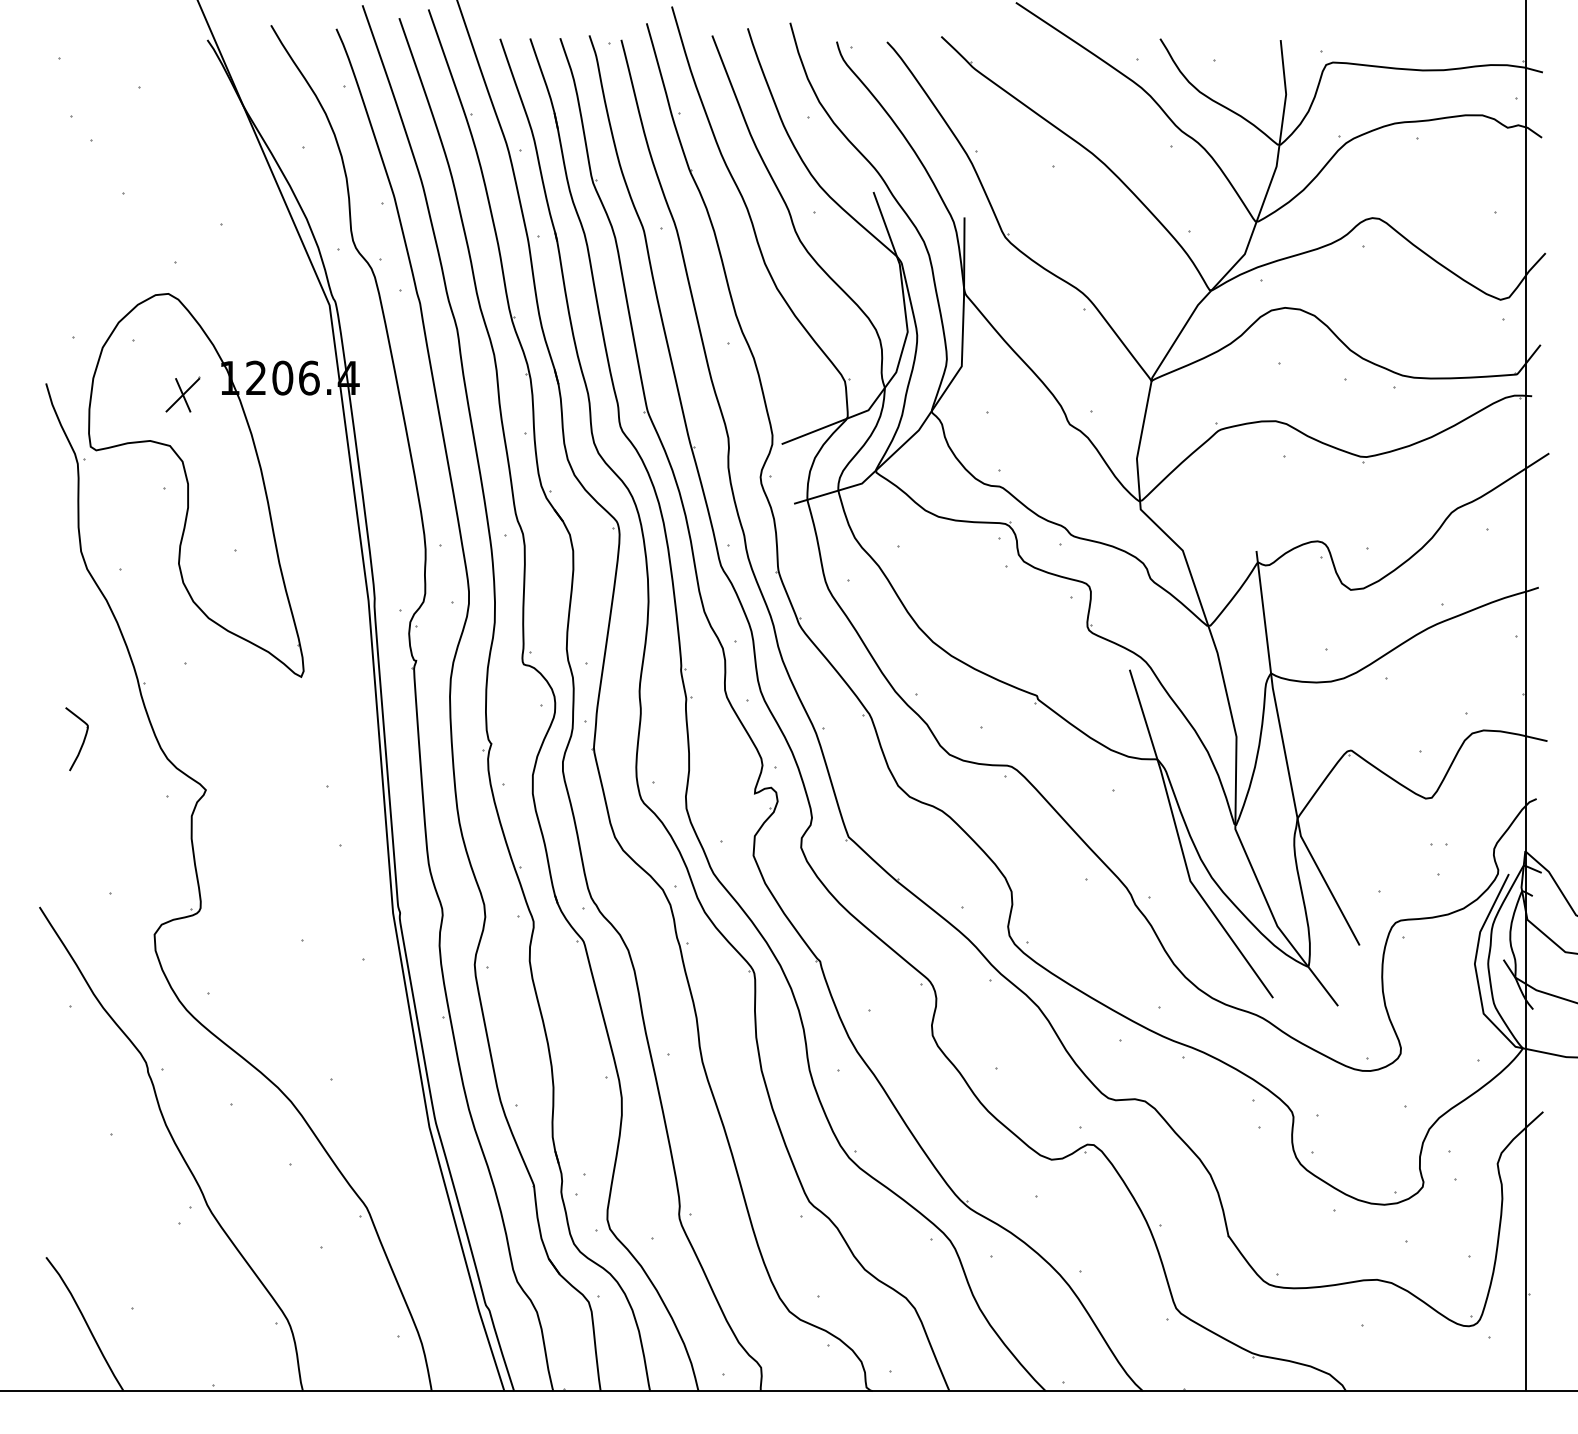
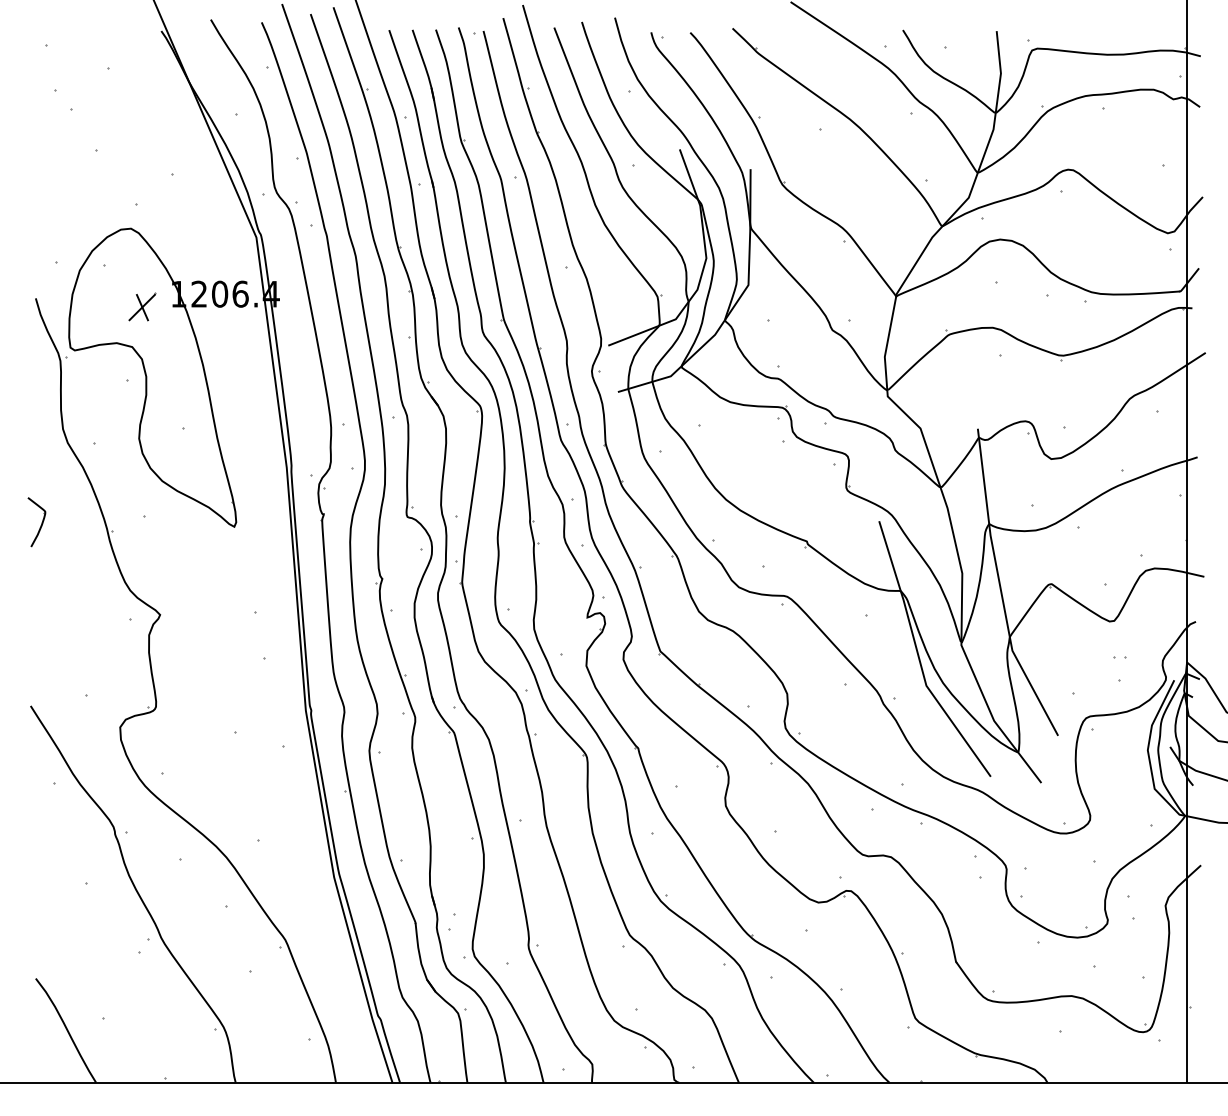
part: (76, 739) -> (36, 522), moved

